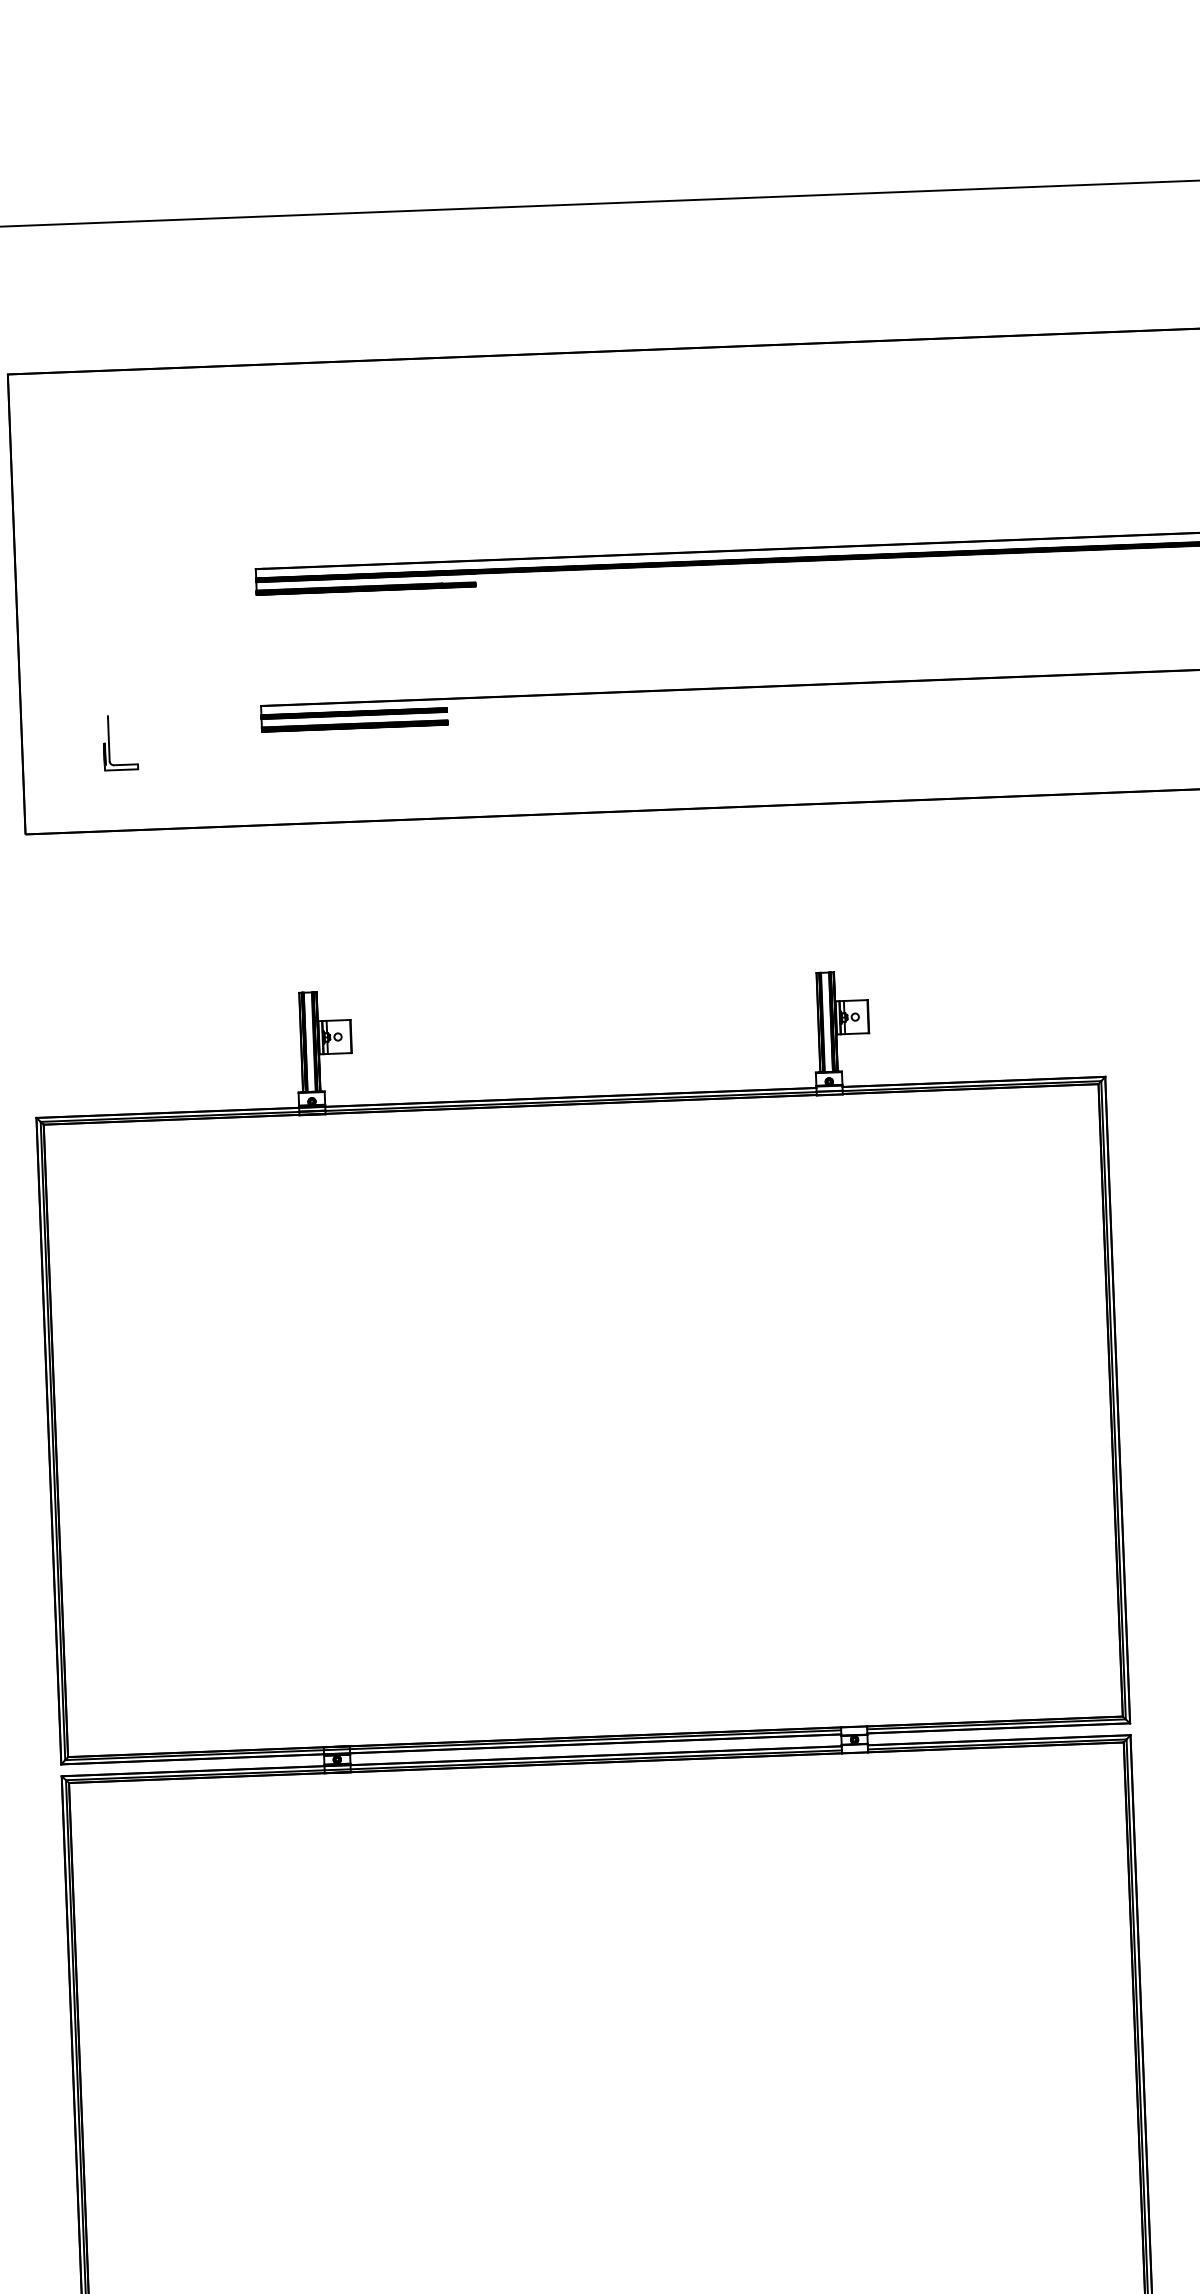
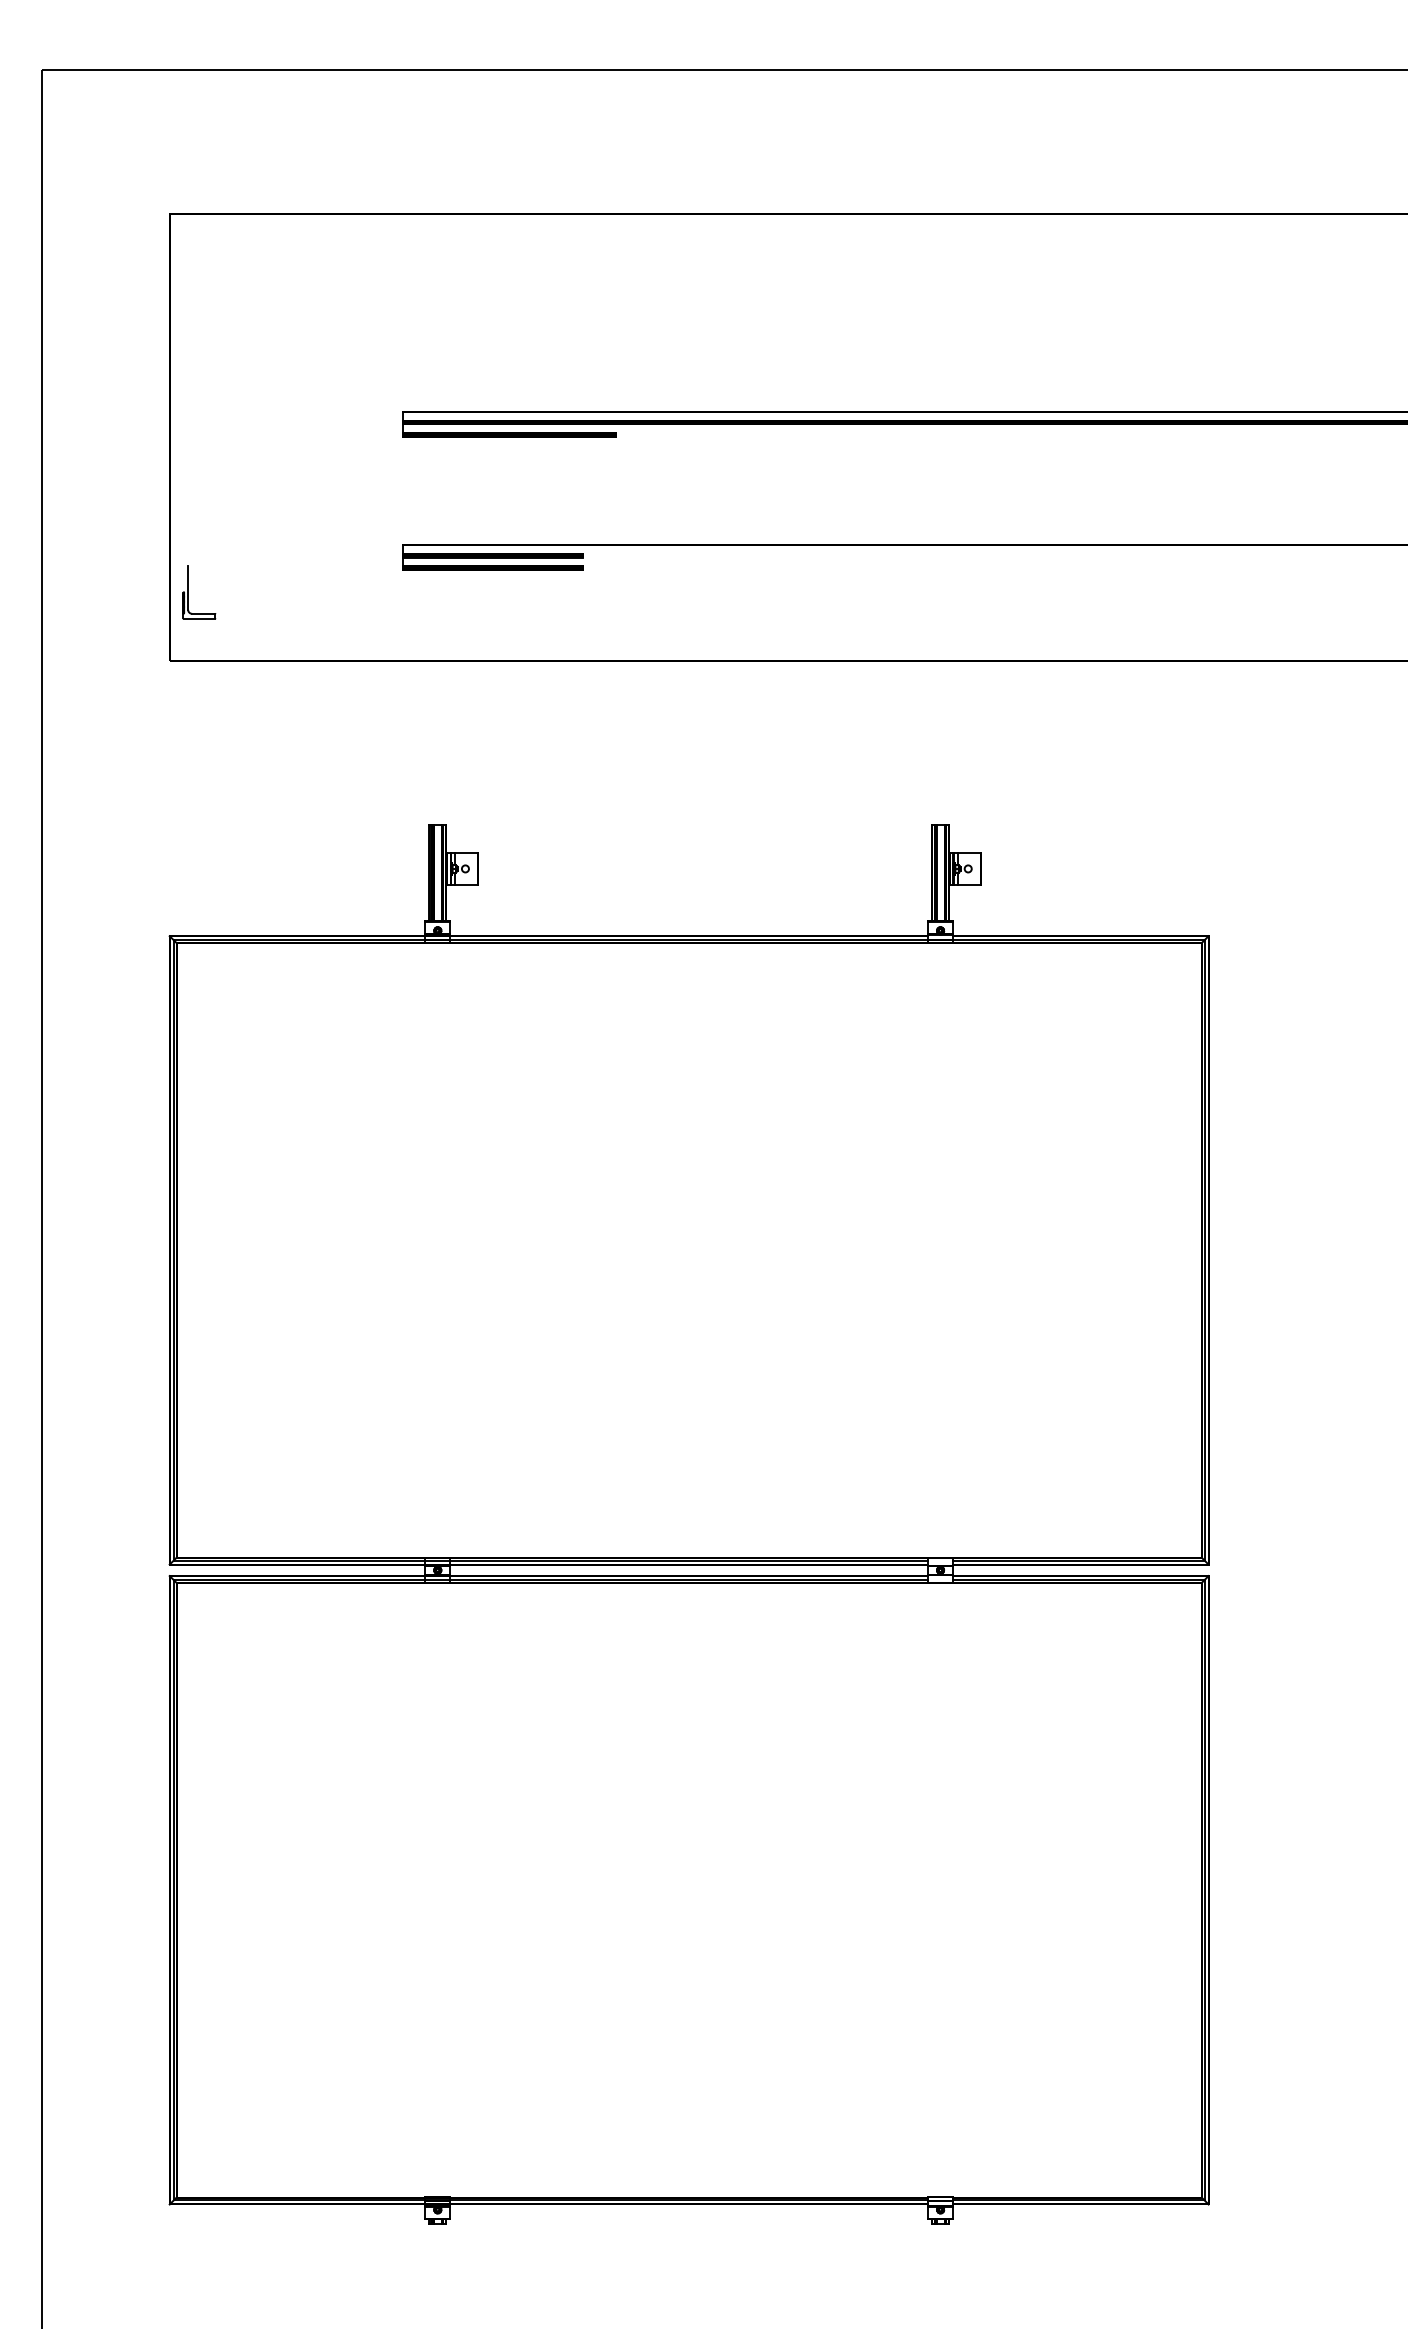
part: (109, 743) -> (188, 592), moved

